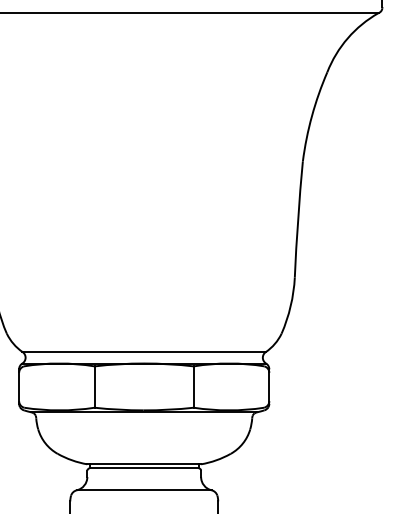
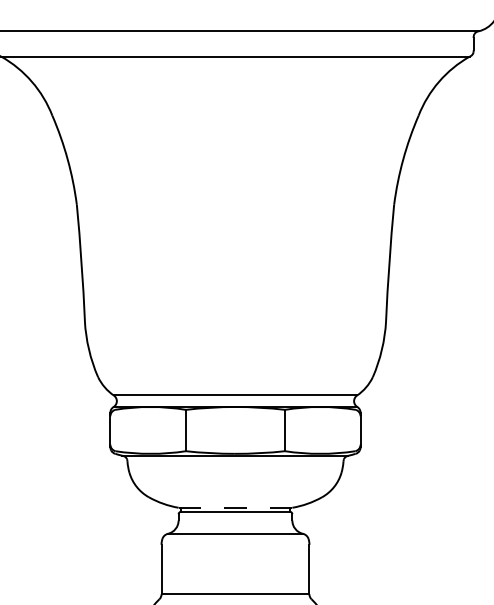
line: (144, 464) -> (235, 507), solid -> dashed

